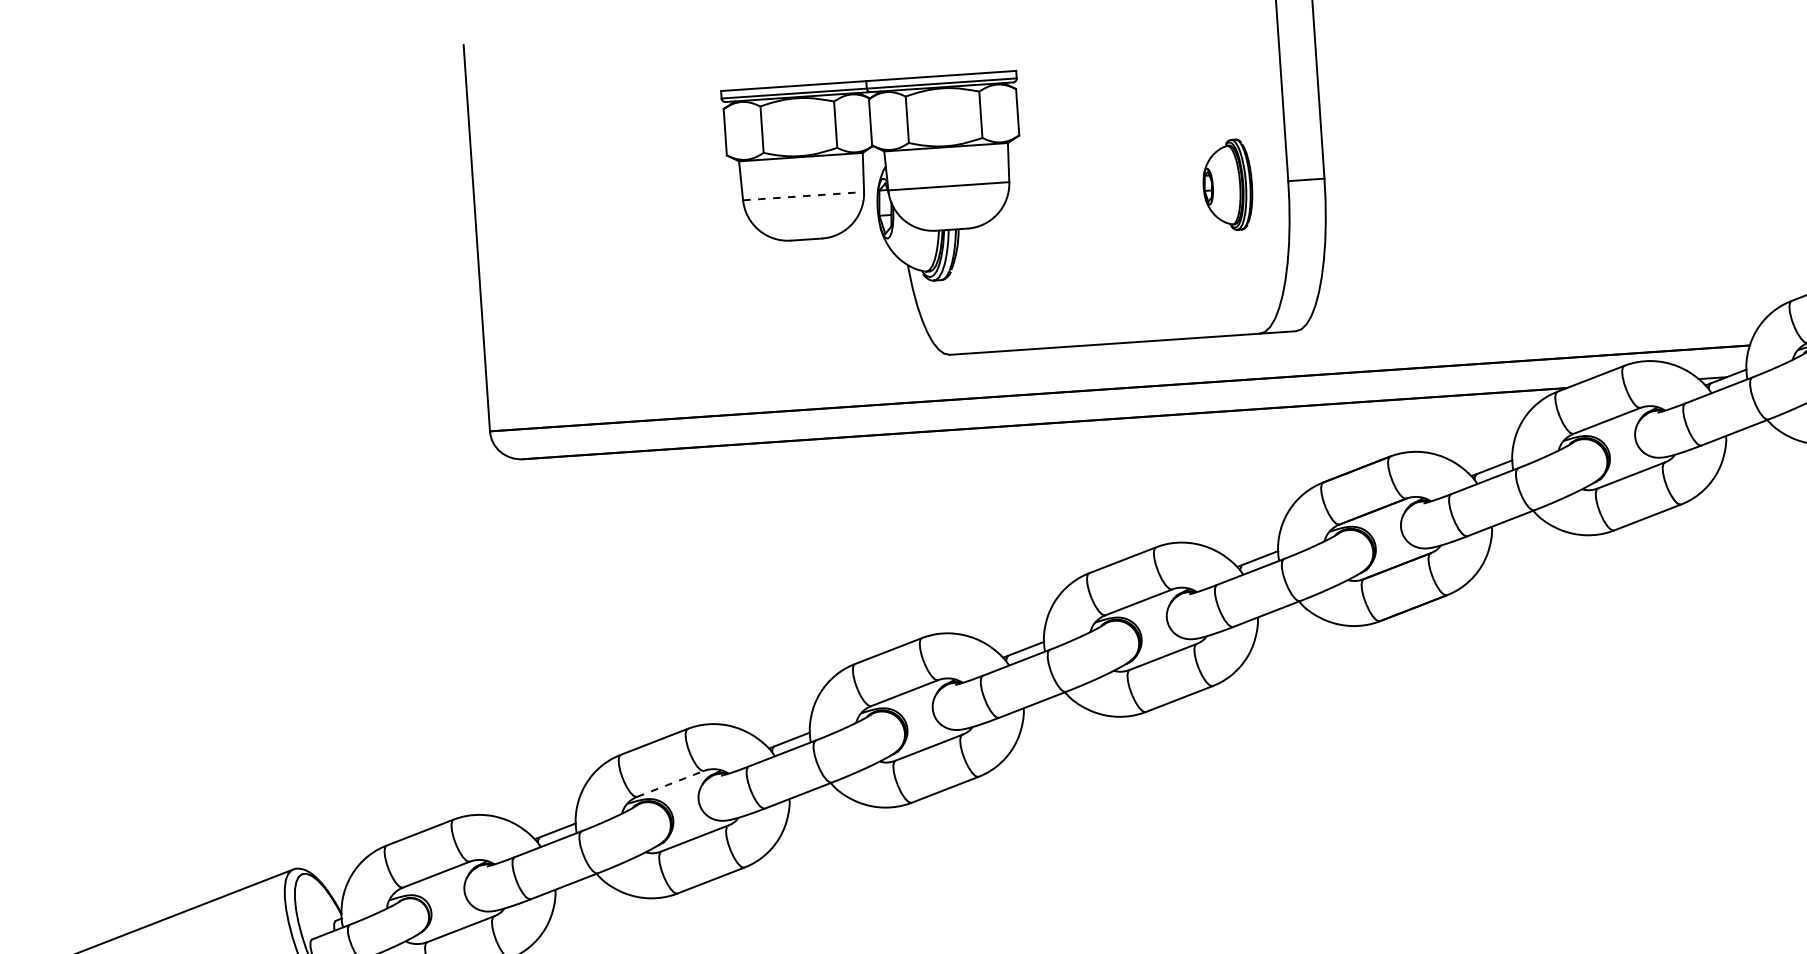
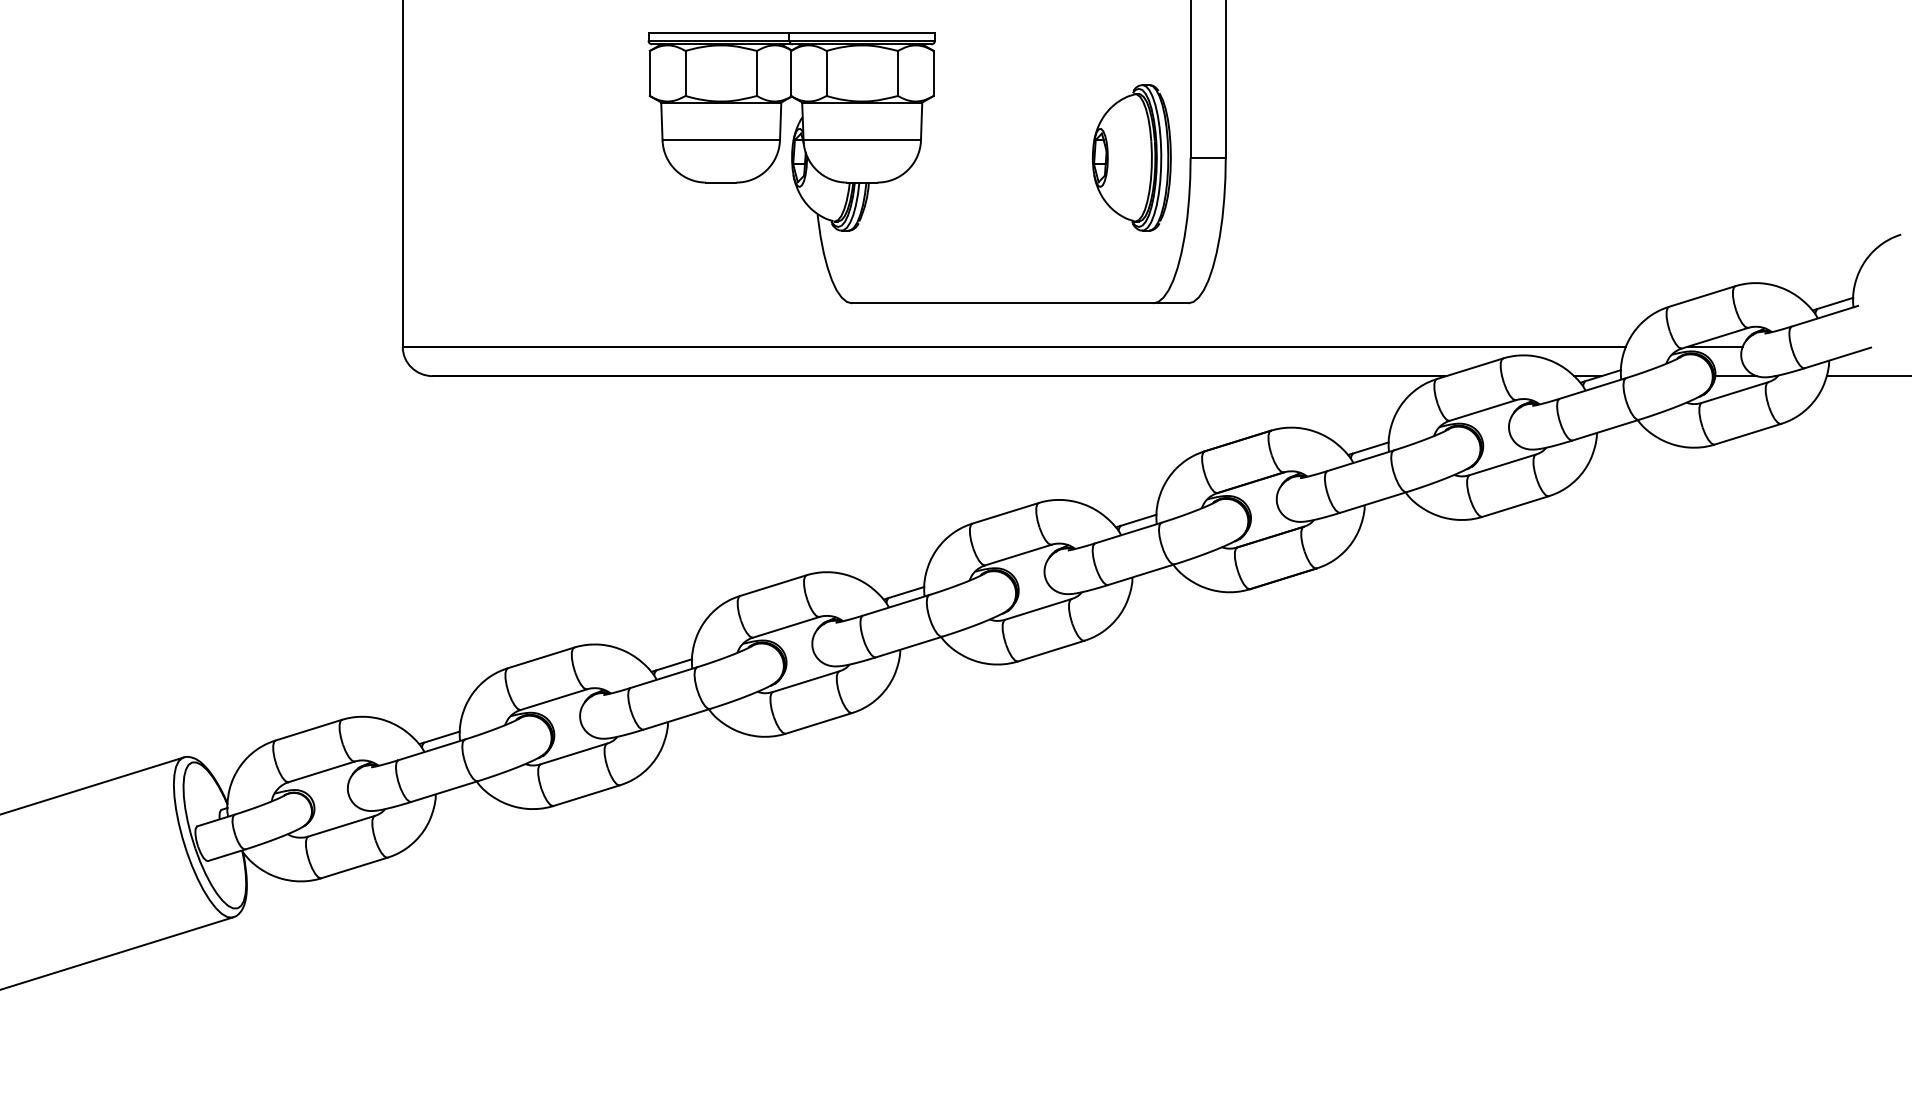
part: (1227, 184) -> (1131, 157), size x1.67
line: (803, 196) -> (721, 140), dashed -> solid
line: (670, 783) -> (553, 699), dashed -> solid

